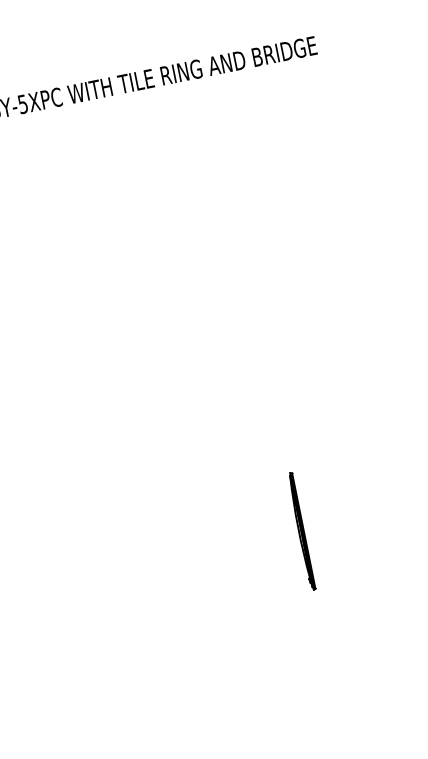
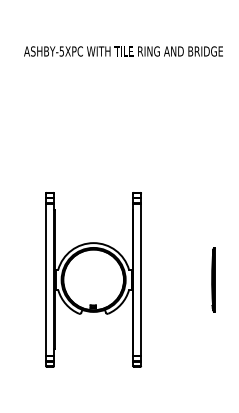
part: (164, 507) -> (93, 279), added
line: (301, 530) -> (213, 279), moved

